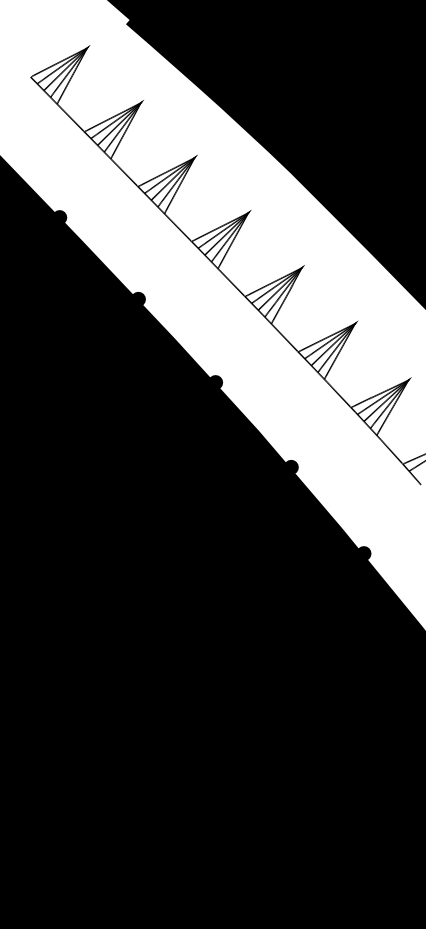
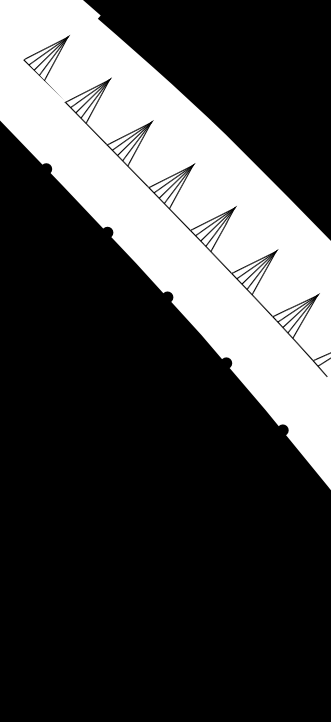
fill: (57, 104) -> (44, 81), removed

